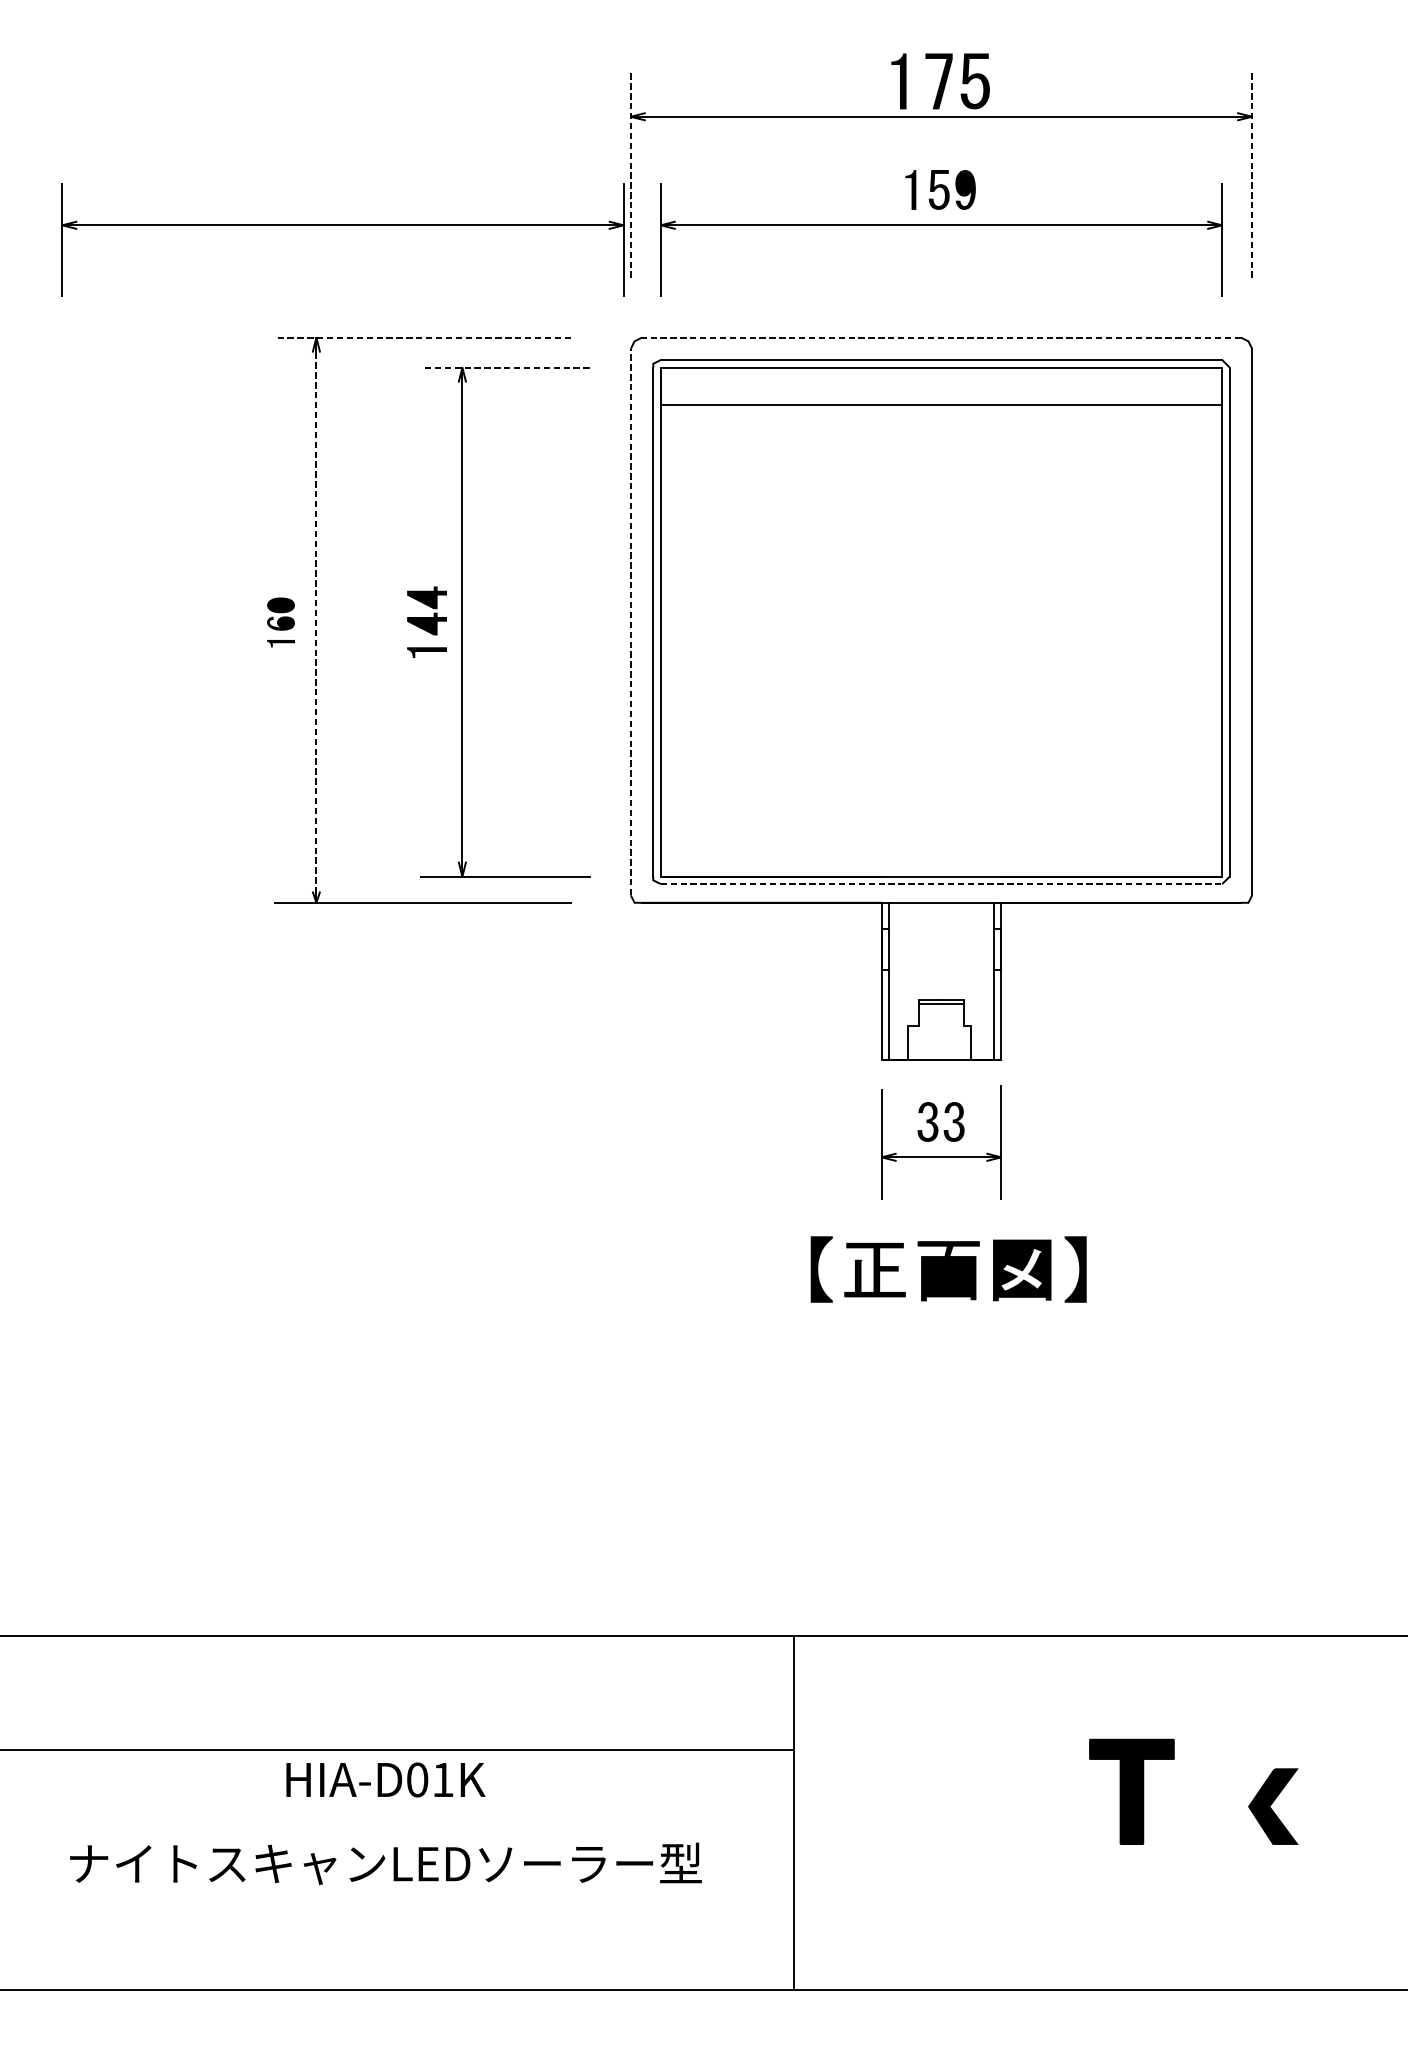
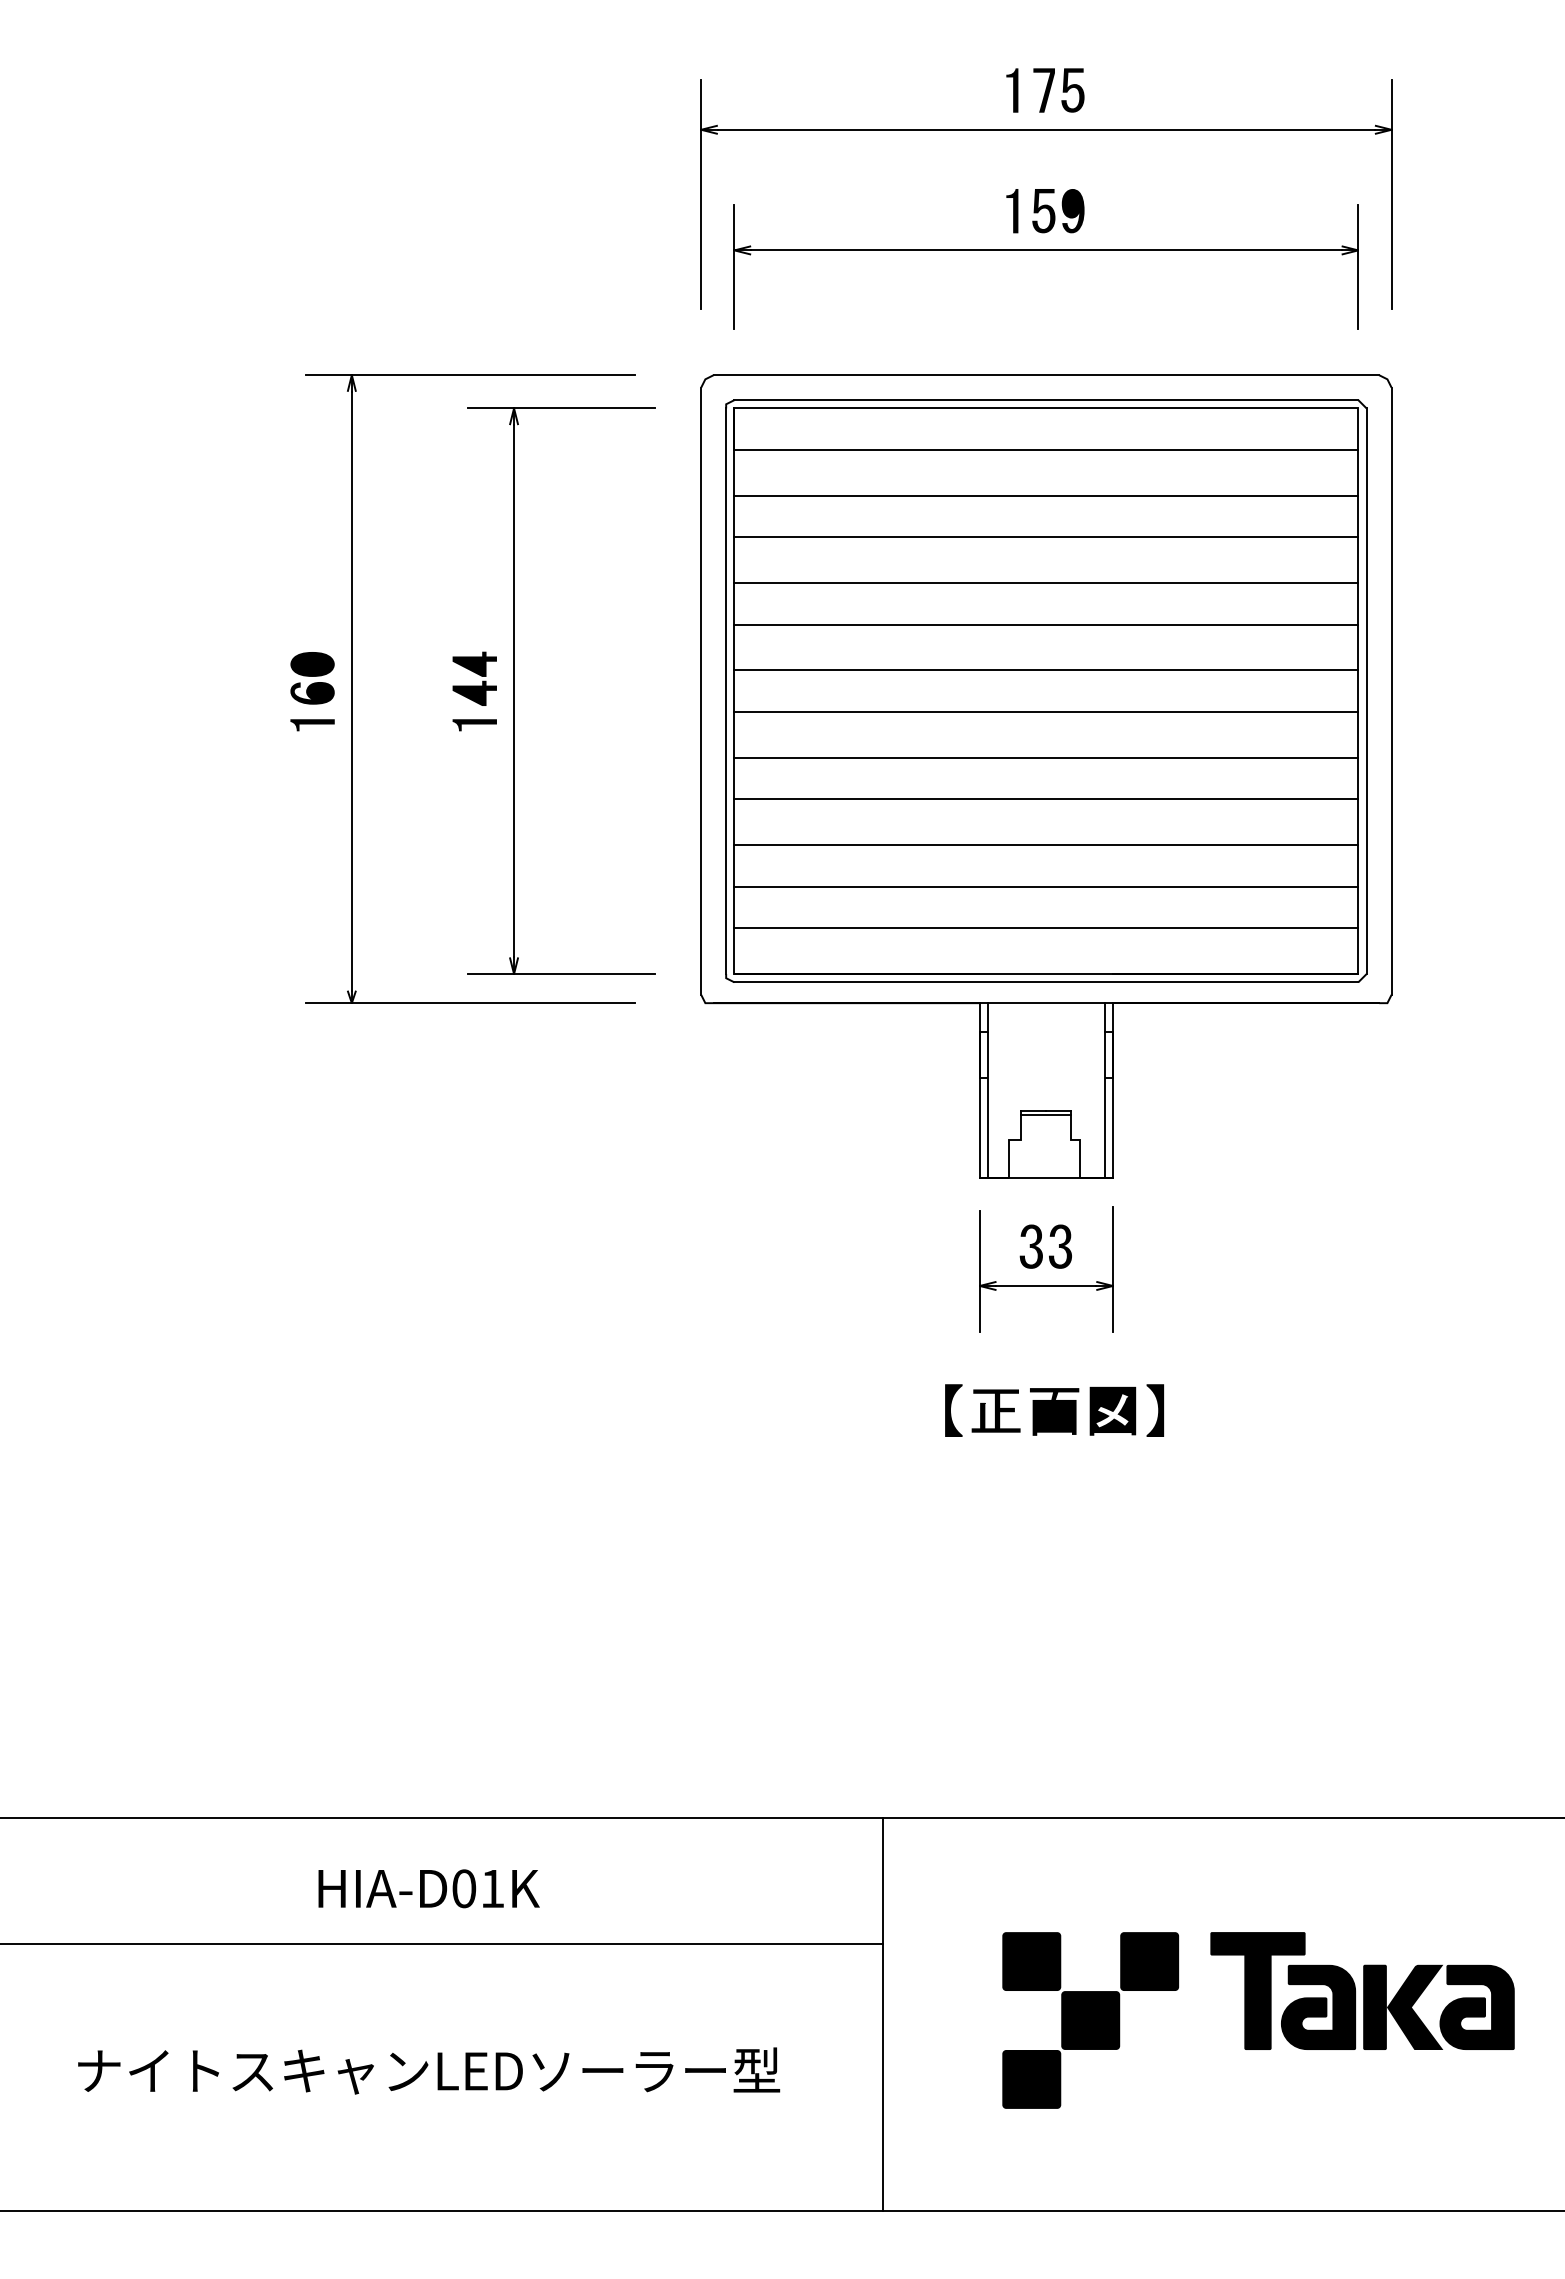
part: (940, 81) -> (1045, 90), size x0.71
line: (631, 174) -> (701, 193), dashed -> solid
line: (1252, 174) -> (1391, 193), dashed -> solid
part: (342, 225) -> (380, 250), removed
line: (422, 337) -> (469, 375), dashed -> solid
line: (941, 337) -> (1046, 375), dashed -> solid
line: (505, 367) -> (561, 408), dashed -> solid
line: (941, 445) -> (1046, 495), added
line: (941, 483) -> (1046, 537), added
line: (941, 525) -> (1046, 583), added
line: (941, 562) -> (1046, 624), added
line: (941, 603) -> (1046, 670), added
part: (281, 622) -> (312, 691), size x1.43
line: (316, 622) -> (351, 691), dashed -> solid
line: (631, 622) -> (701, 691), dashed -> solid
line: (941, 641) -> (1046, 712), added
line: (941, 681) -> (1046, 757), added
line: (941, 719) -> (1046, 799), added
line: (941, 760) -> (1046, 845), added
line: (941, 797) -> (1046, 886), added
line: (941, 835) -> (1046, 928), added
line: (941, 884) -> (1046, 982), dashed -> solid
part: (948, 1269) -> (1054, 1410), size x0.71
part: (385, 1779) -> (428, 1888), moved
fill: (1186, 1806) -> (1318, 2007), added
fill: (1236, 1806) -> (1374, 2007), added
fill: (1328, 1806) -> (1476, 2007), added
part: (981, 1818) -> (1090, 2020), added

